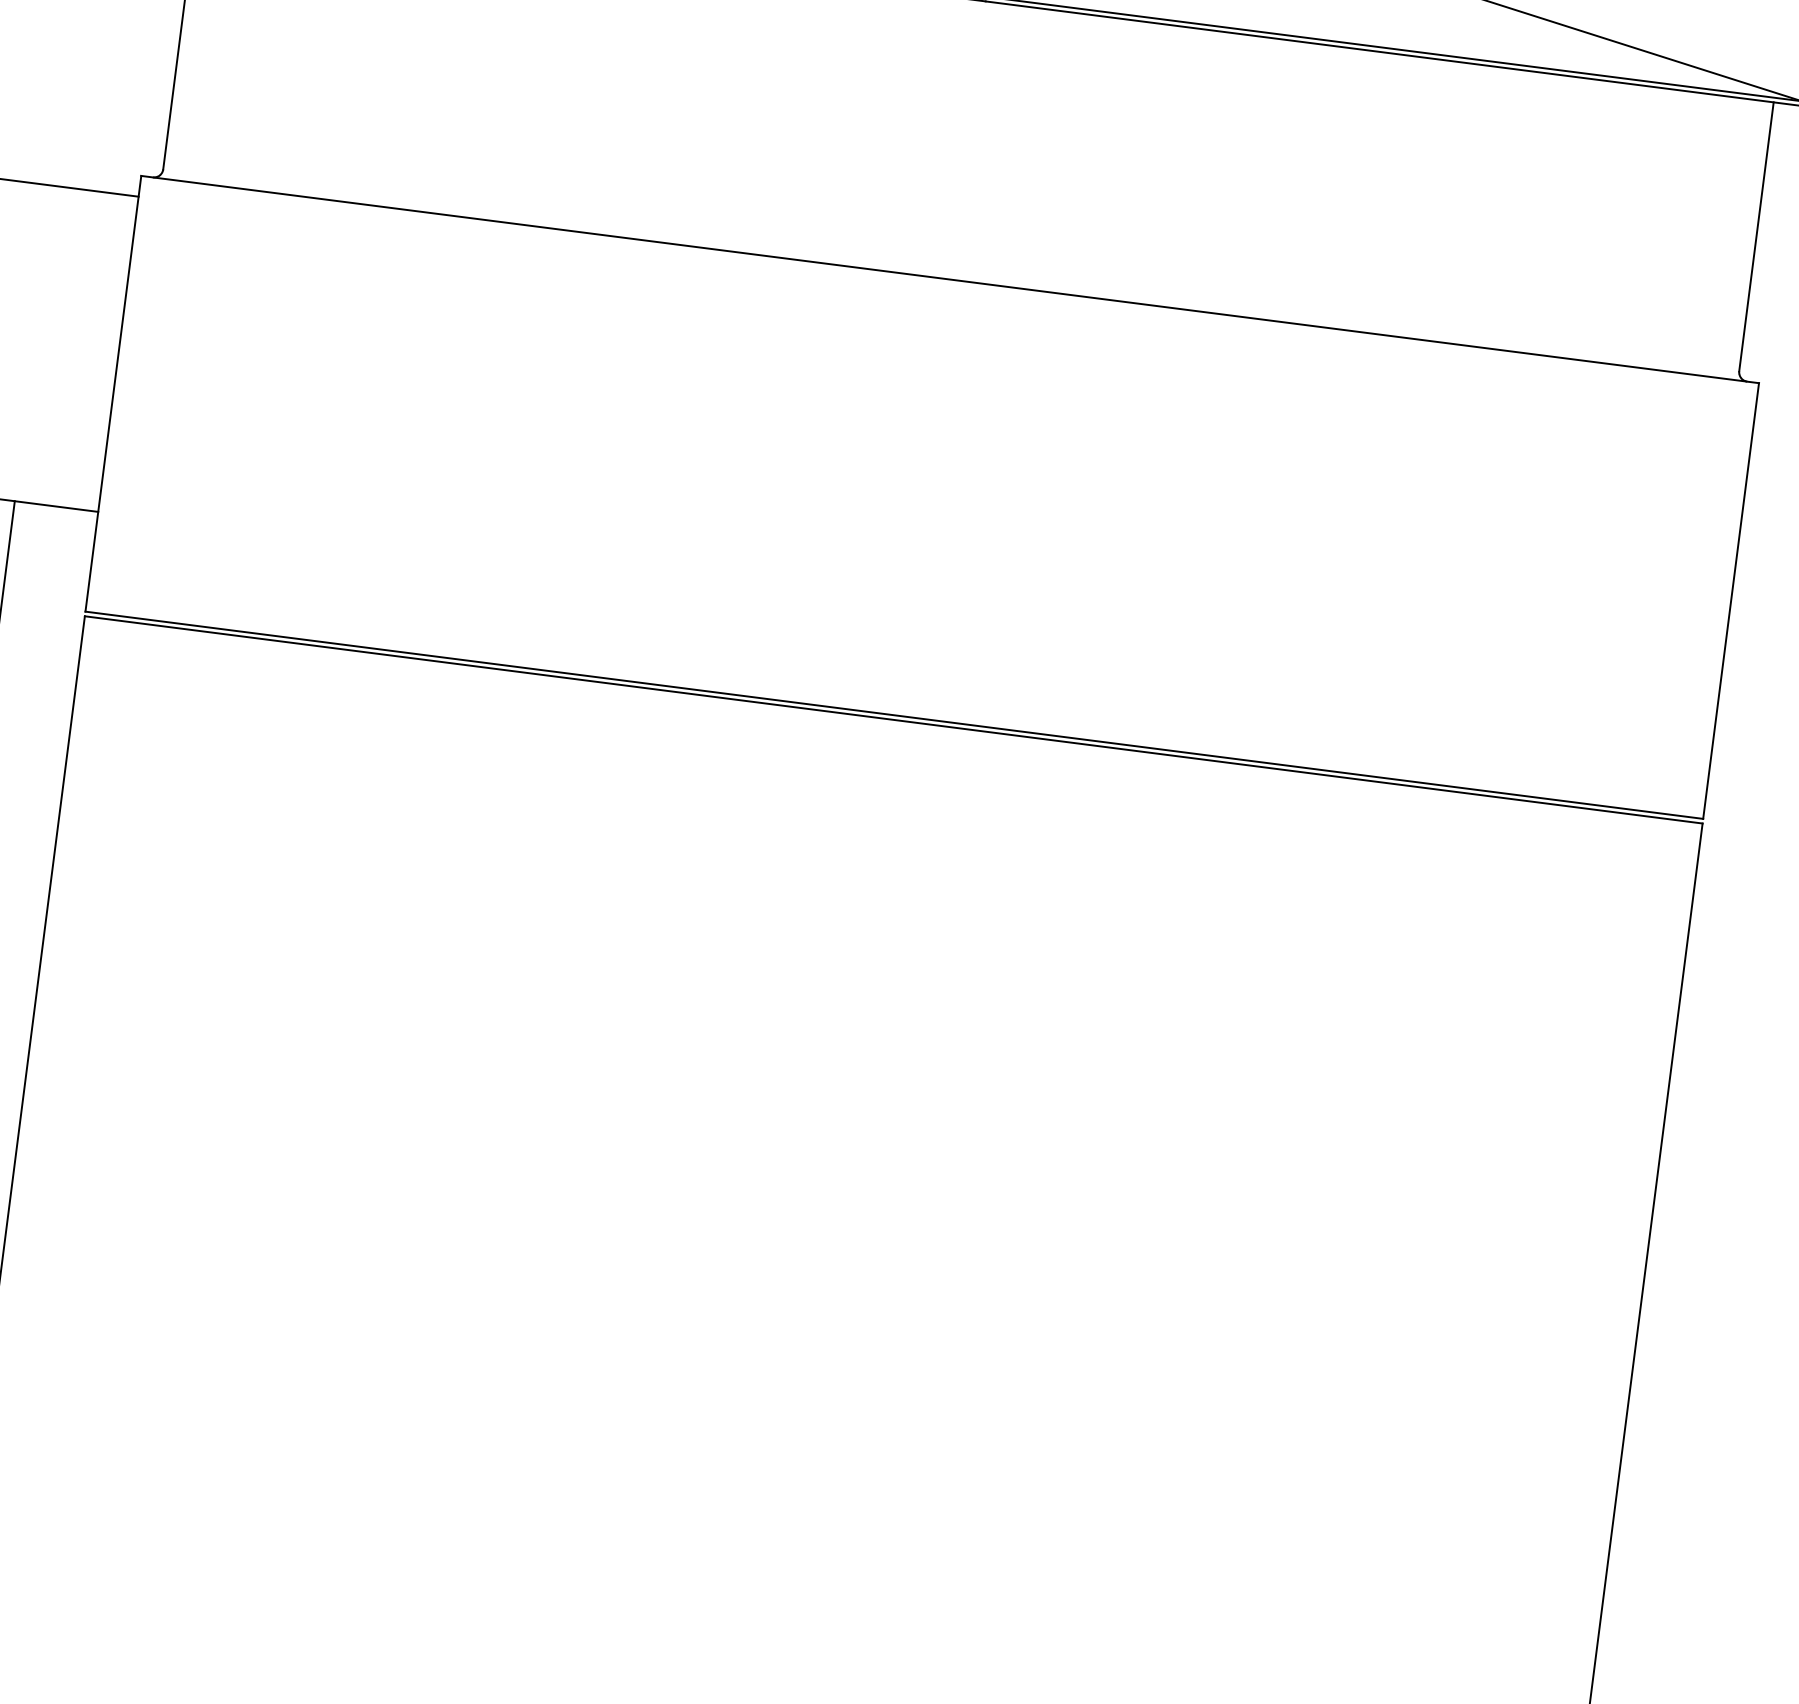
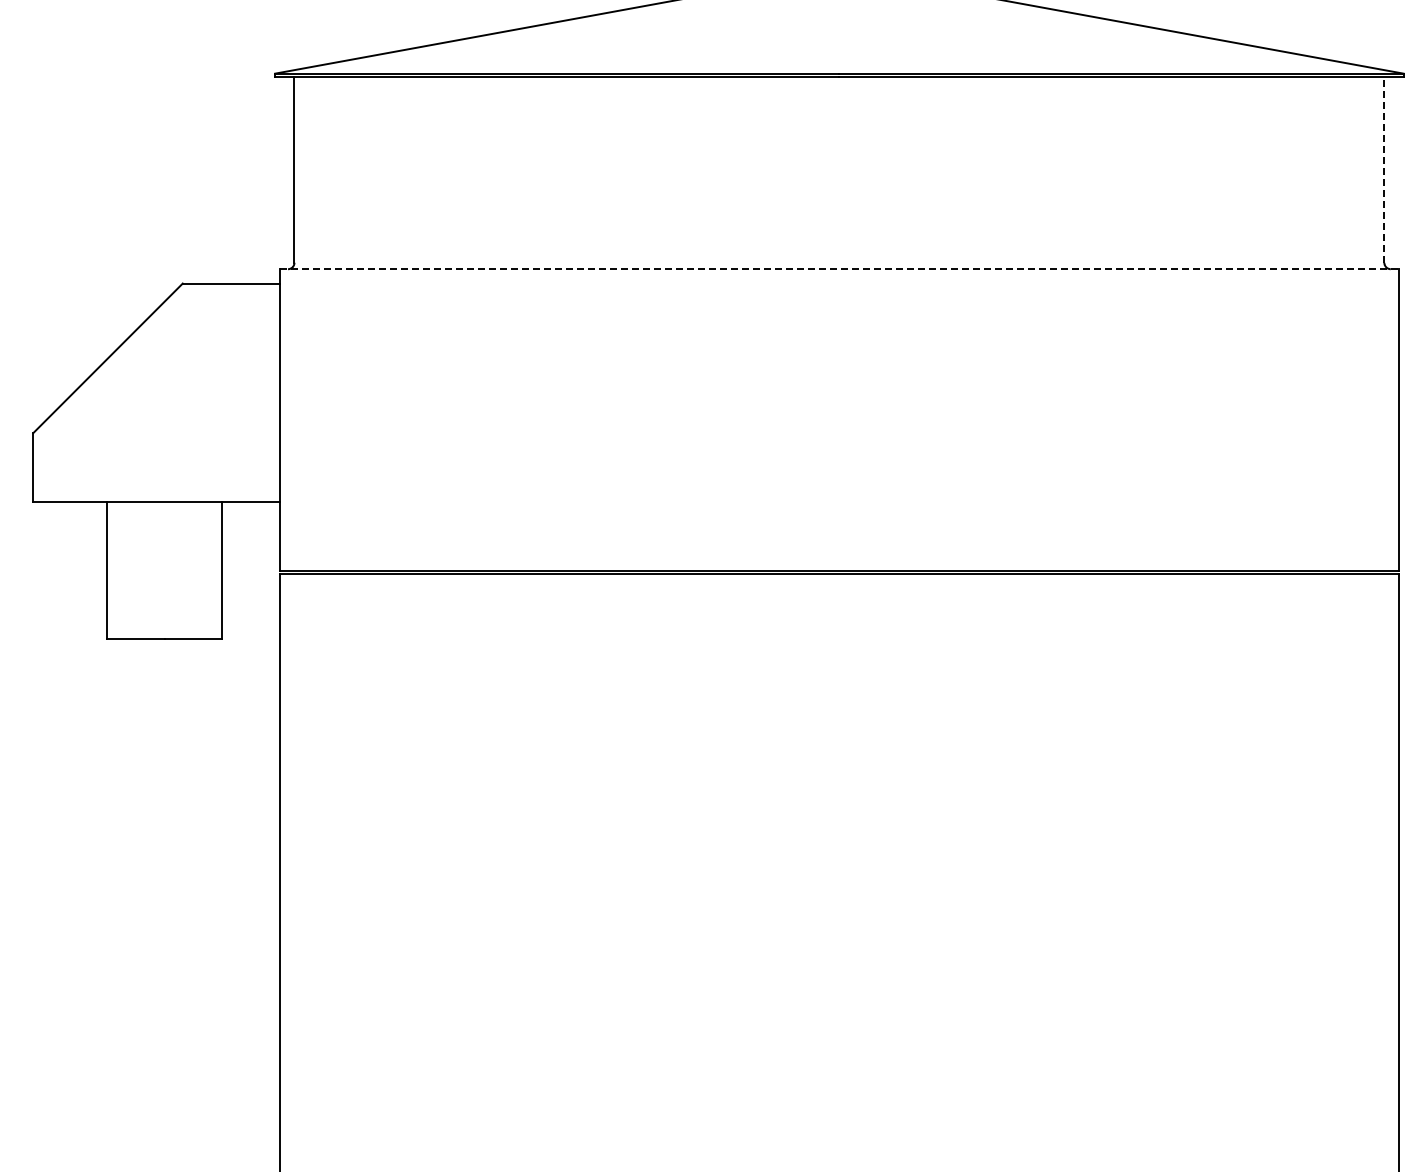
line: (1756, 236) -> (1384, 169), solid -> dashed
line: (950, 279) -> (839, 269), solid -> dashed

